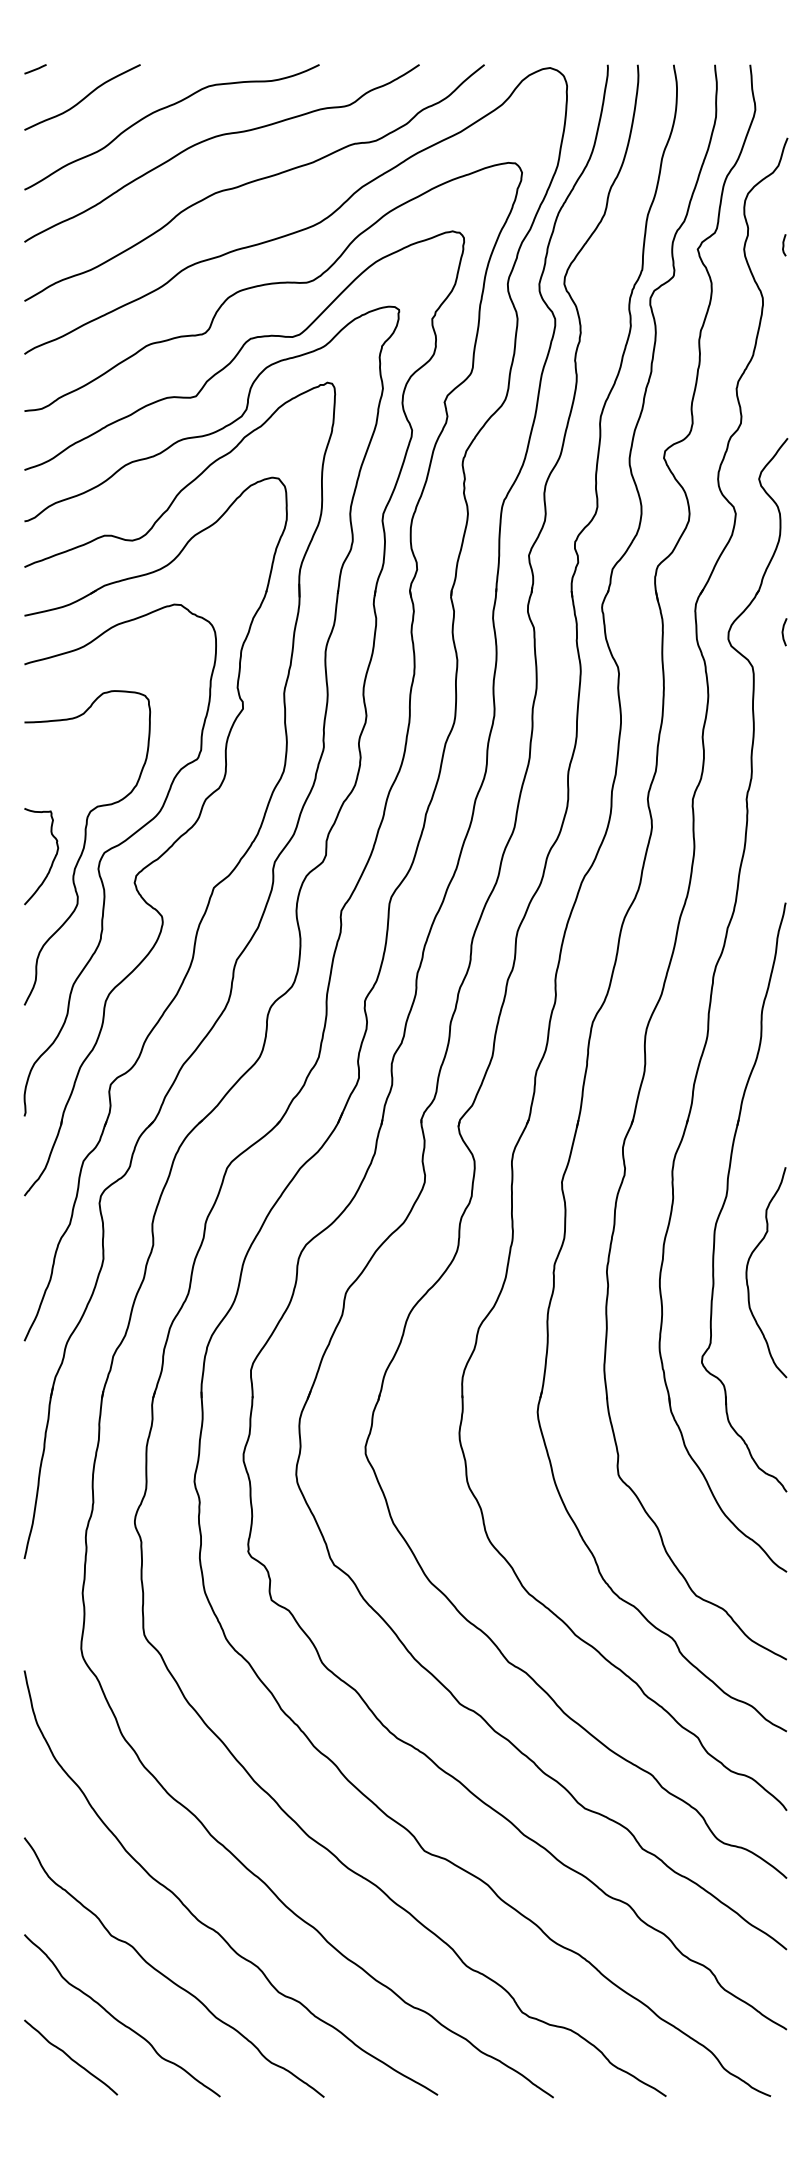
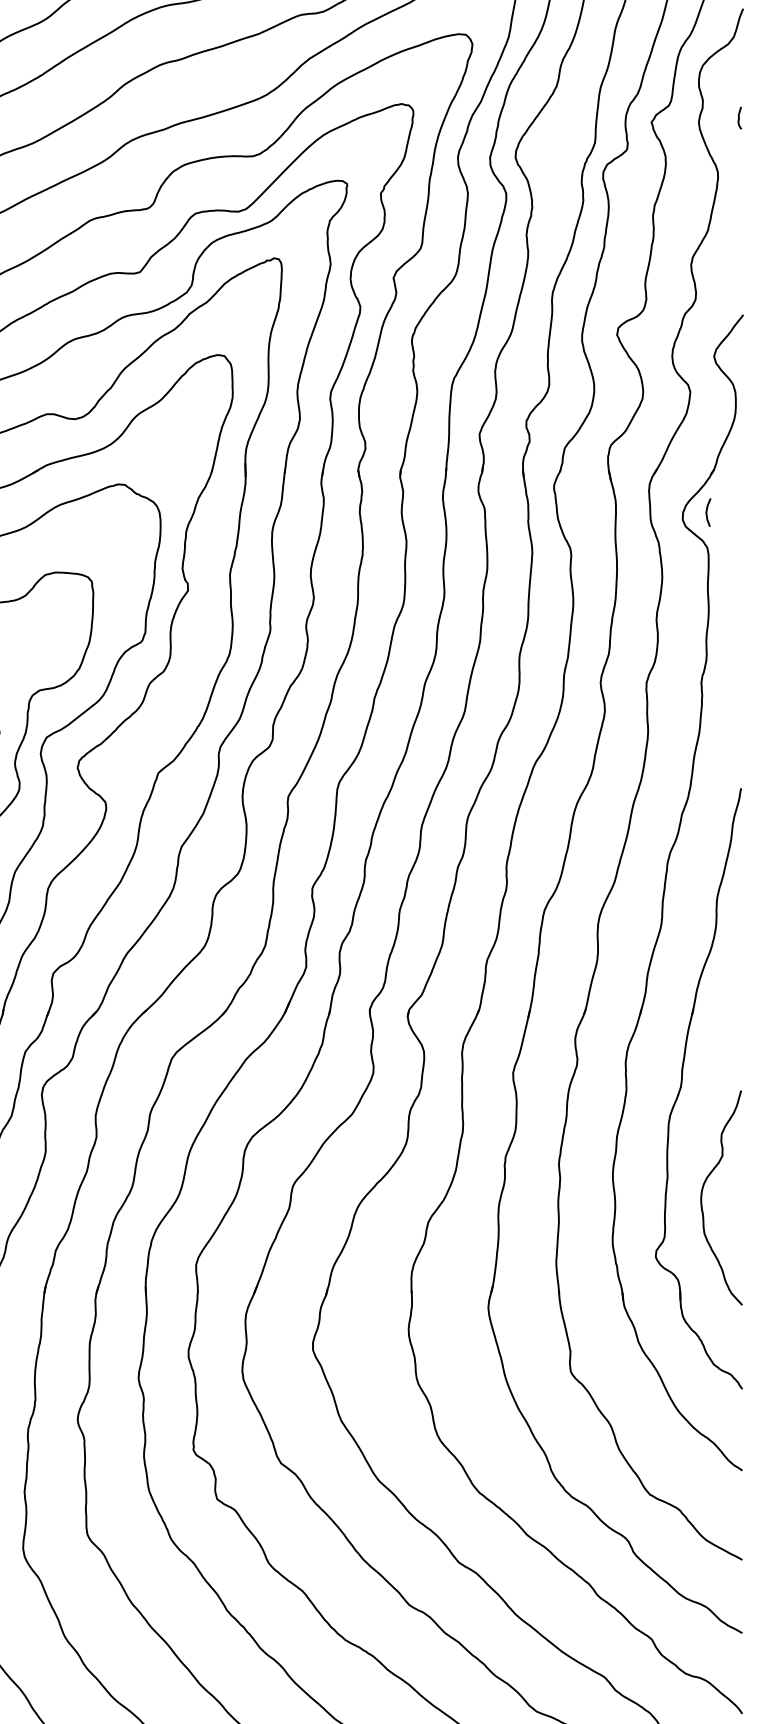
curve: (783, 632) -> (707, 512), moved
curve: (747, 1272) -> (702, 1197), moved

